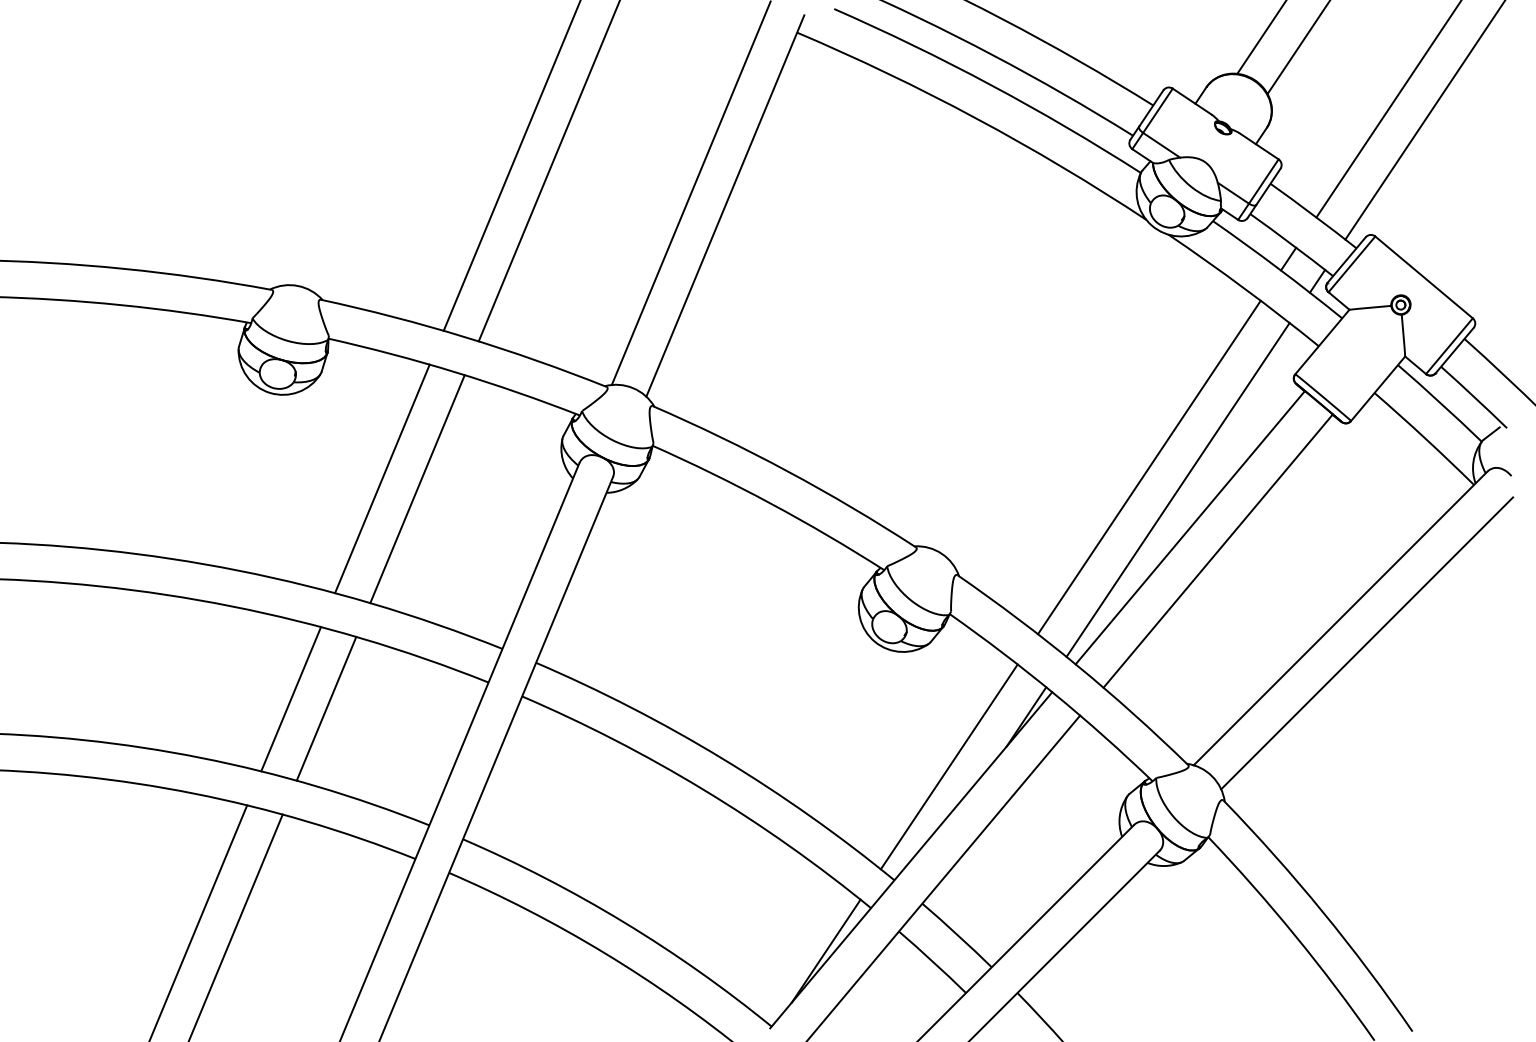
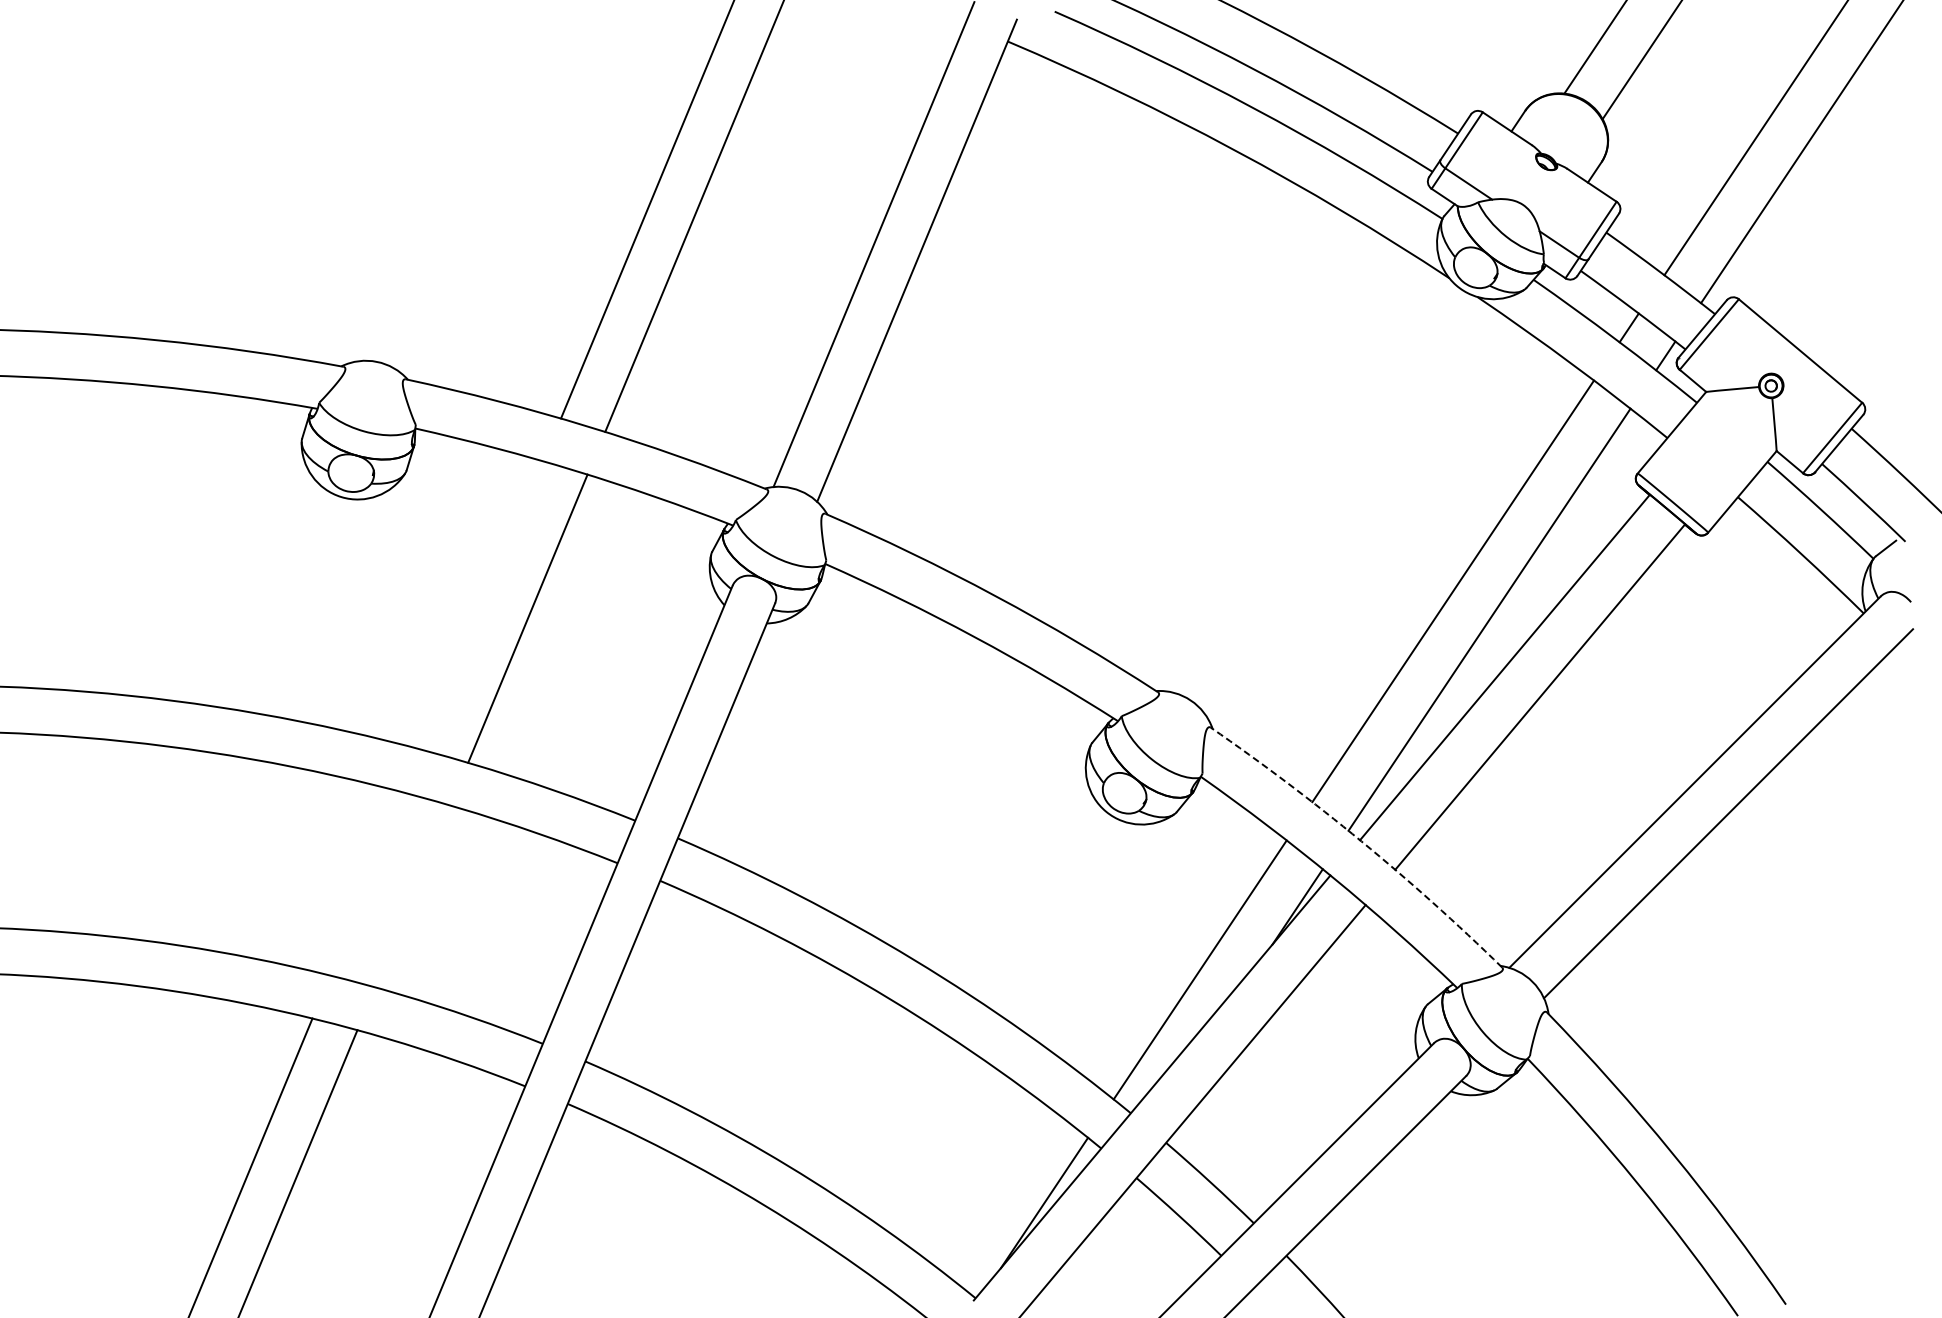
line: (382, 478) -> (483, 605), removed
arc: (1076, 665) -> (1361, 841), solid -> dashed
line: (290, 699) -> (367, 884), removed
line: (326, 708) -> (412, 896), removed

